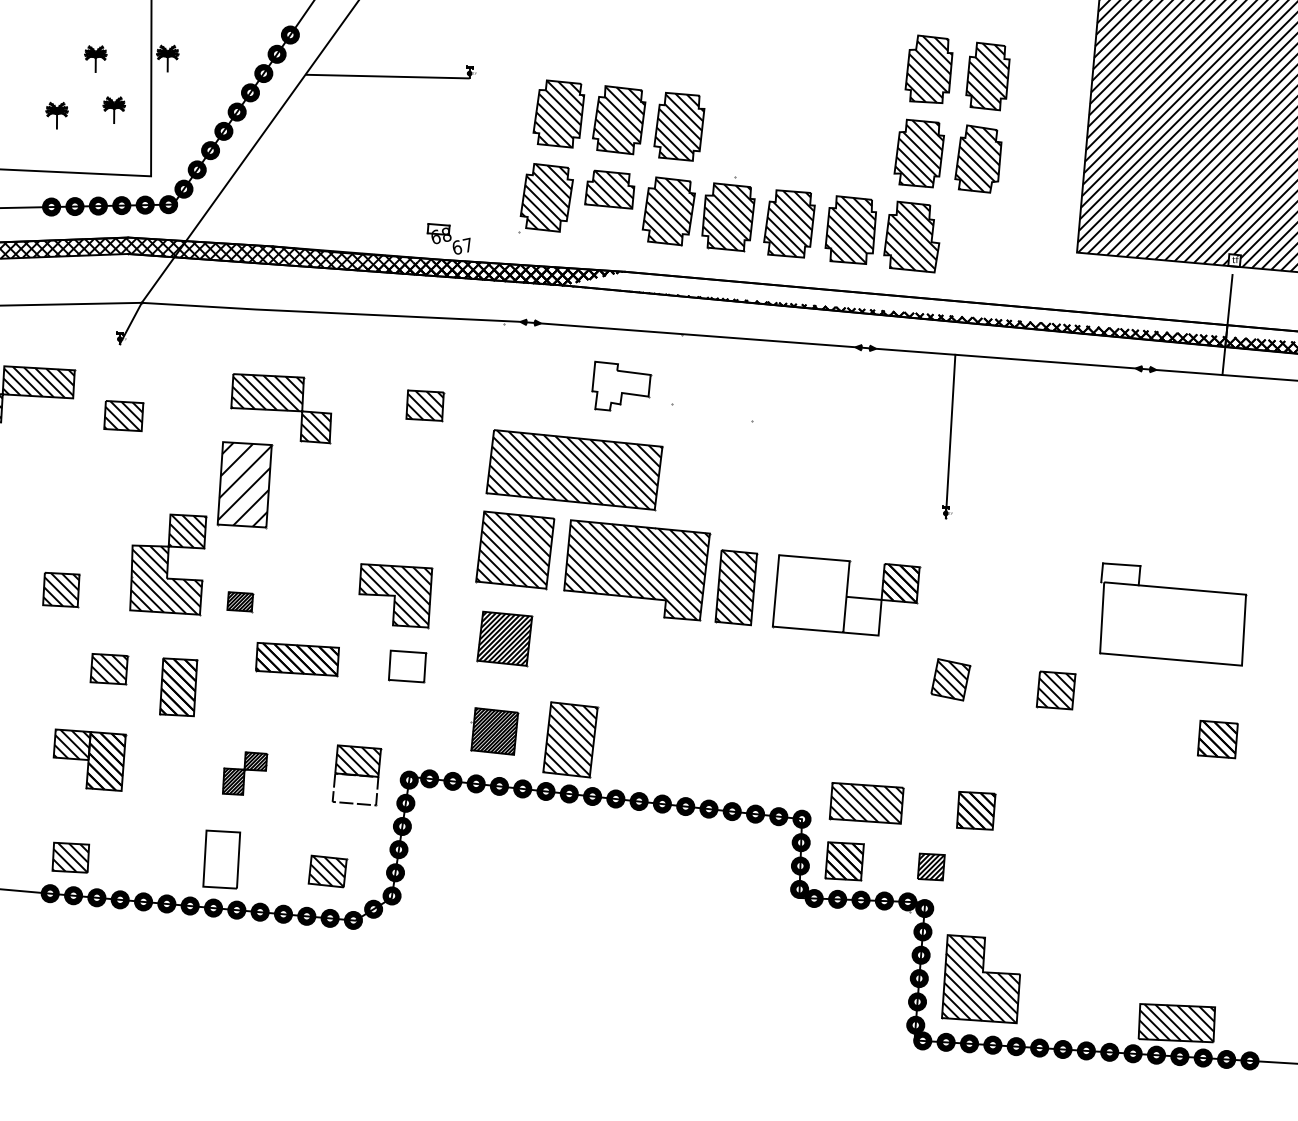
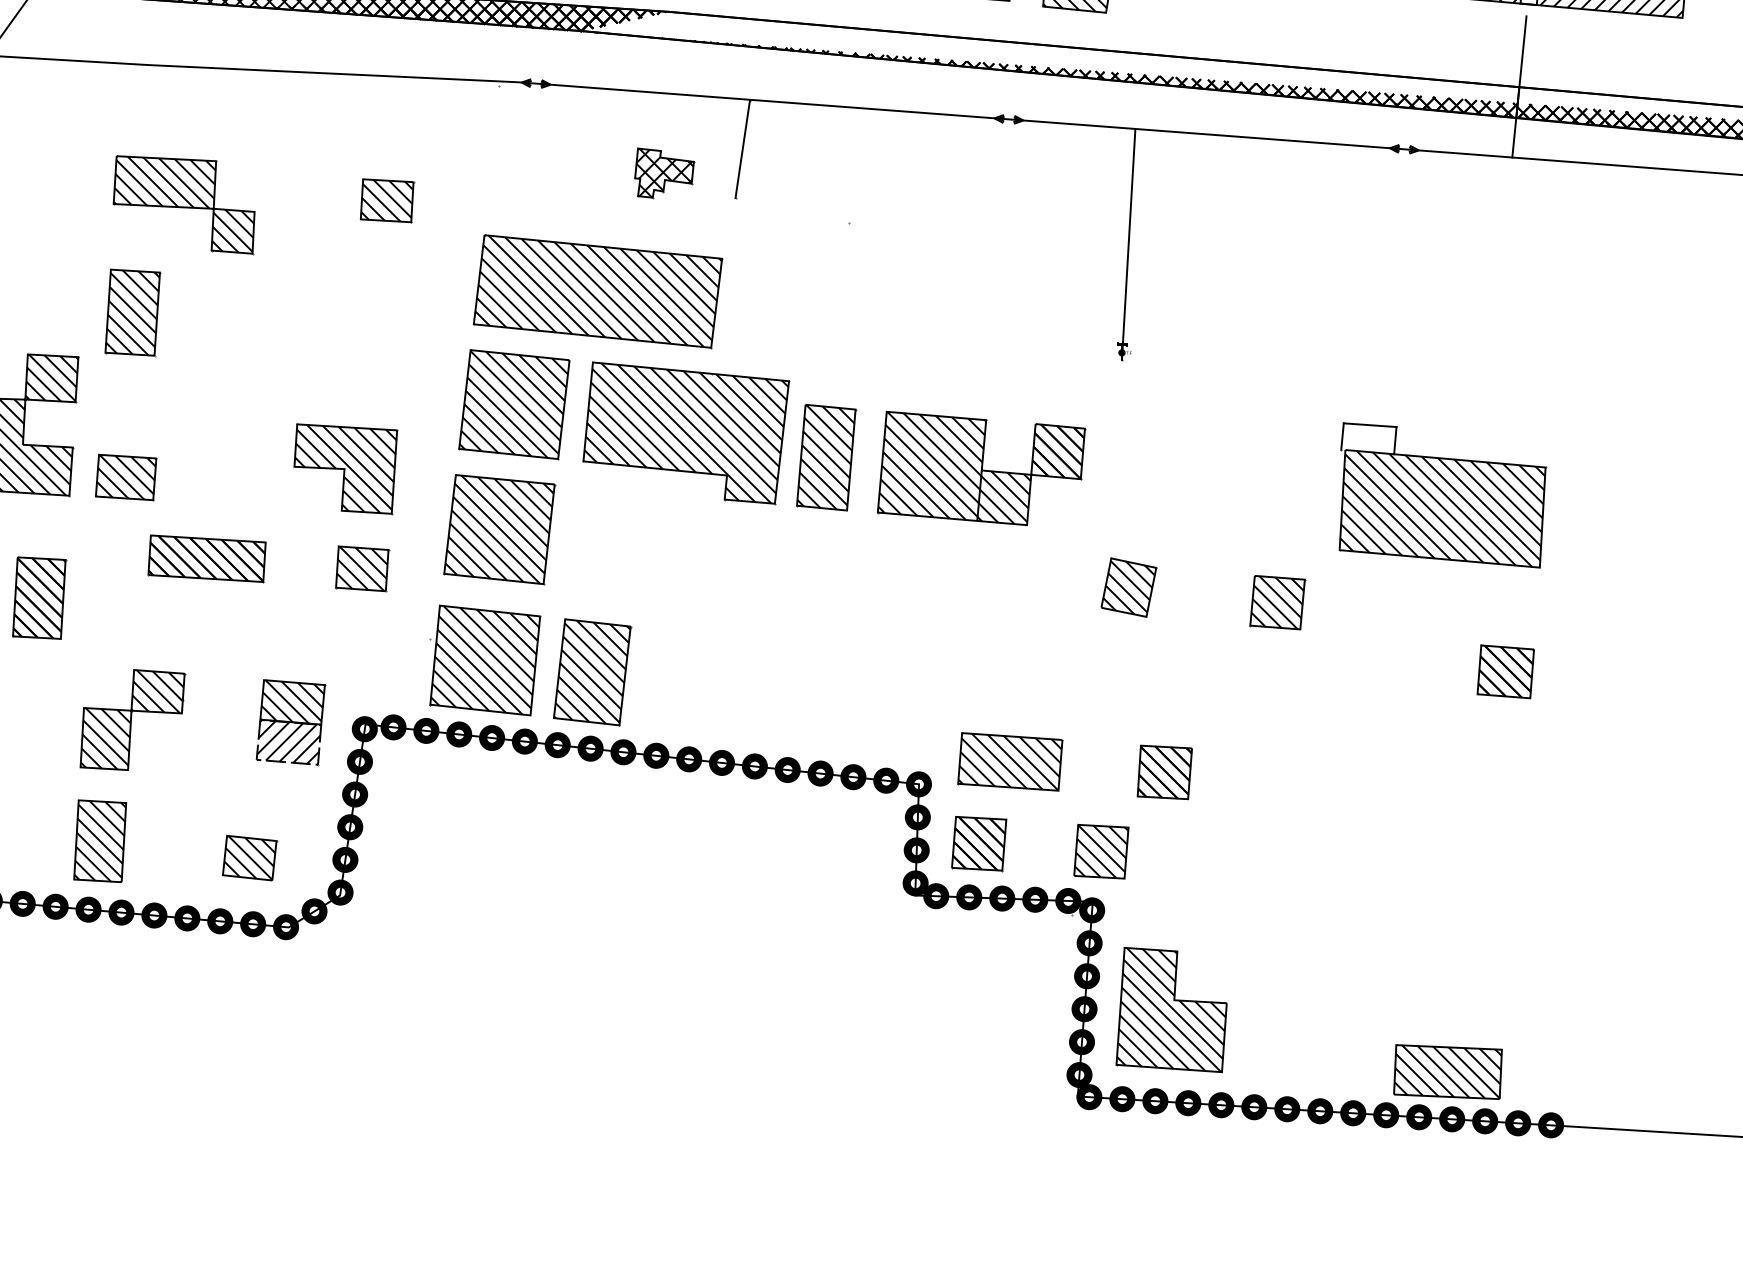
line: (676, 368) -> (741, 148), added
part: (621, 385) -> (664, 172), size x0.71
part: (244, 485) -> (132, 313), size x0.71
hatch: (827, 594) -> (954, 467), added
part: (240, 601) -> (126, 477), size x1.67
hatch: (1172, 624) -> (1441, 509), added
part: (504, 638) -> (499, 529), size x1.43
hatch: (407, 666) -> (362, 568), added
part: (494, 731) -> (485, 660), size x1.67
part: (245, 773) -> (133, 719), size x1.67
hatch: (355, 788) -> (288, 740), added
hatch: (221, 859) -> (99, 841), added
part: (931, 866) -> (1101, 851), size x1.43

